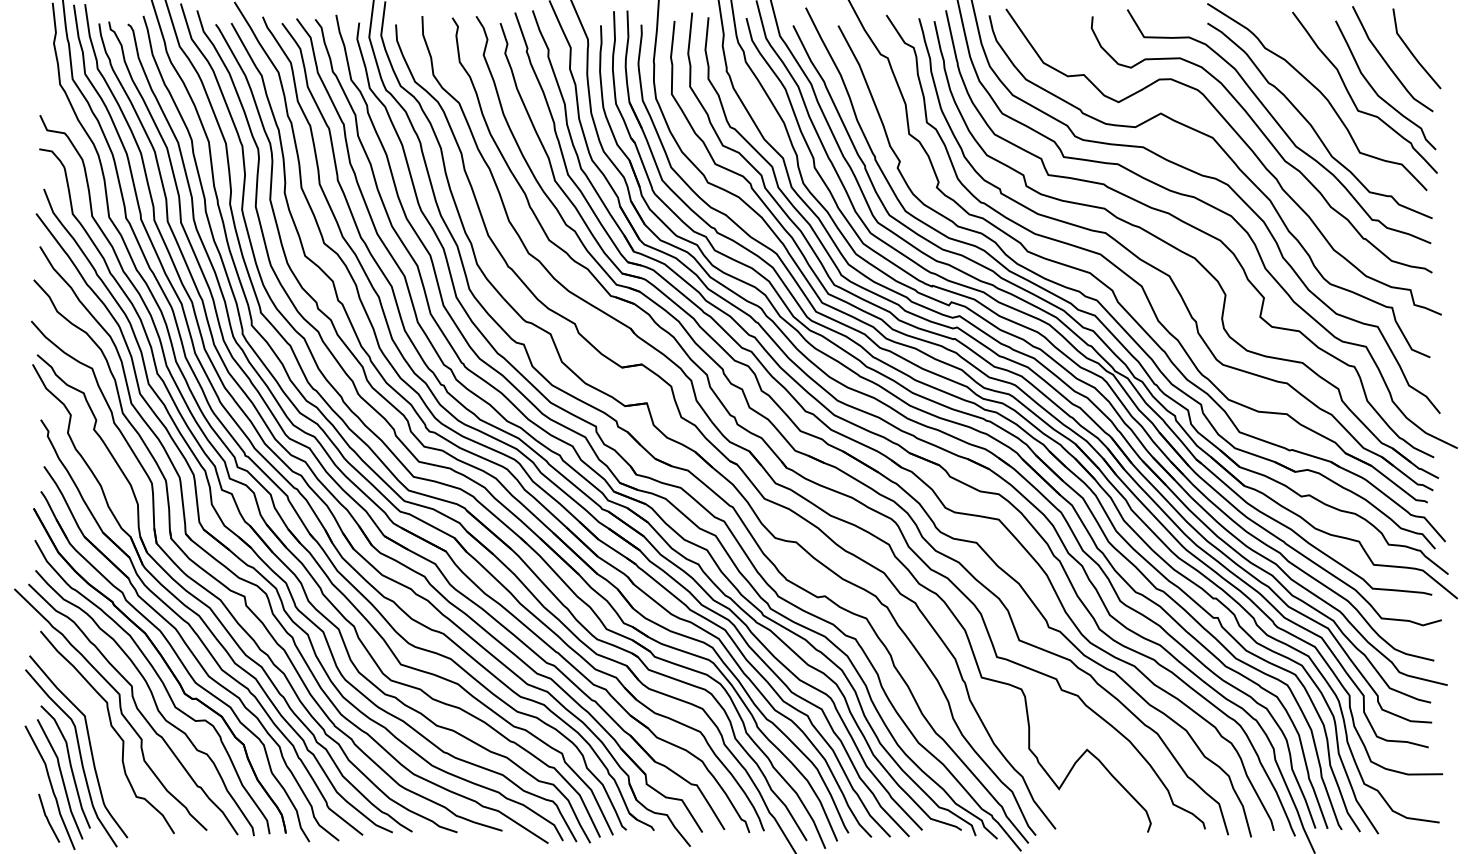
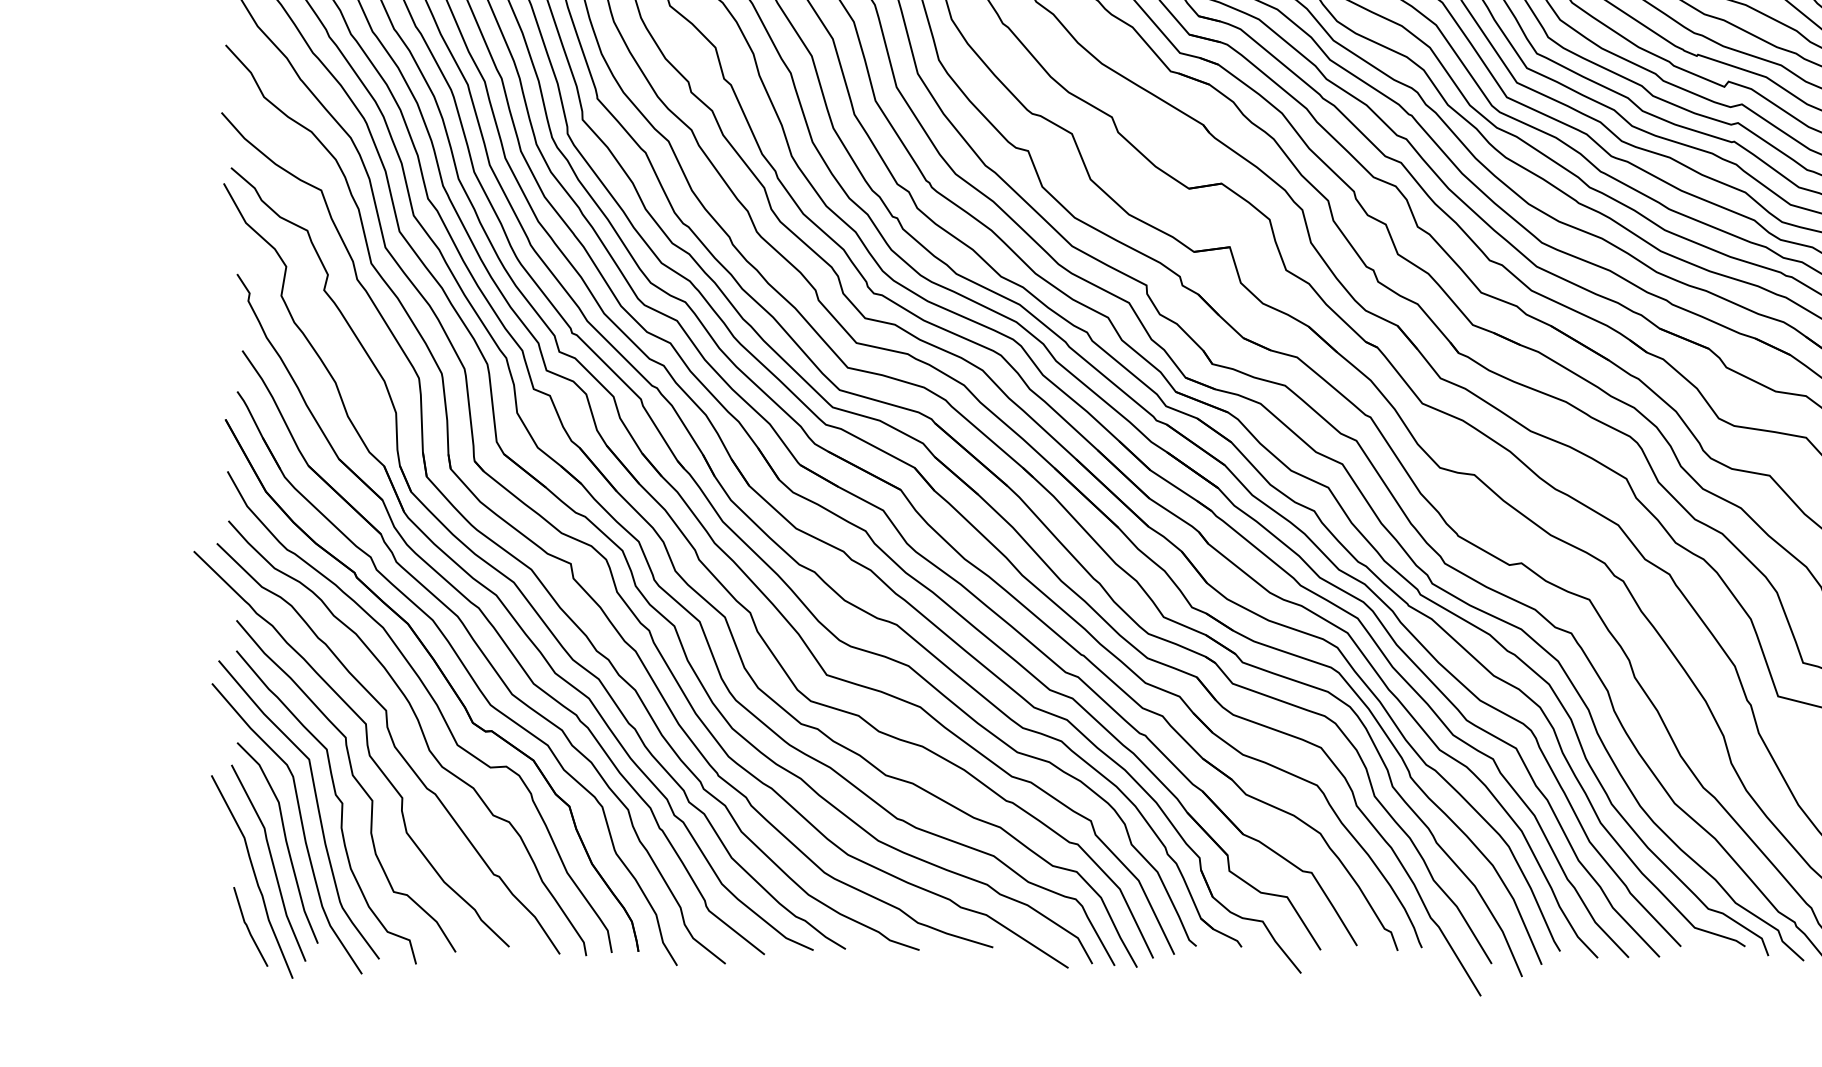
curve: (102, 741) -> (338, 801), added

